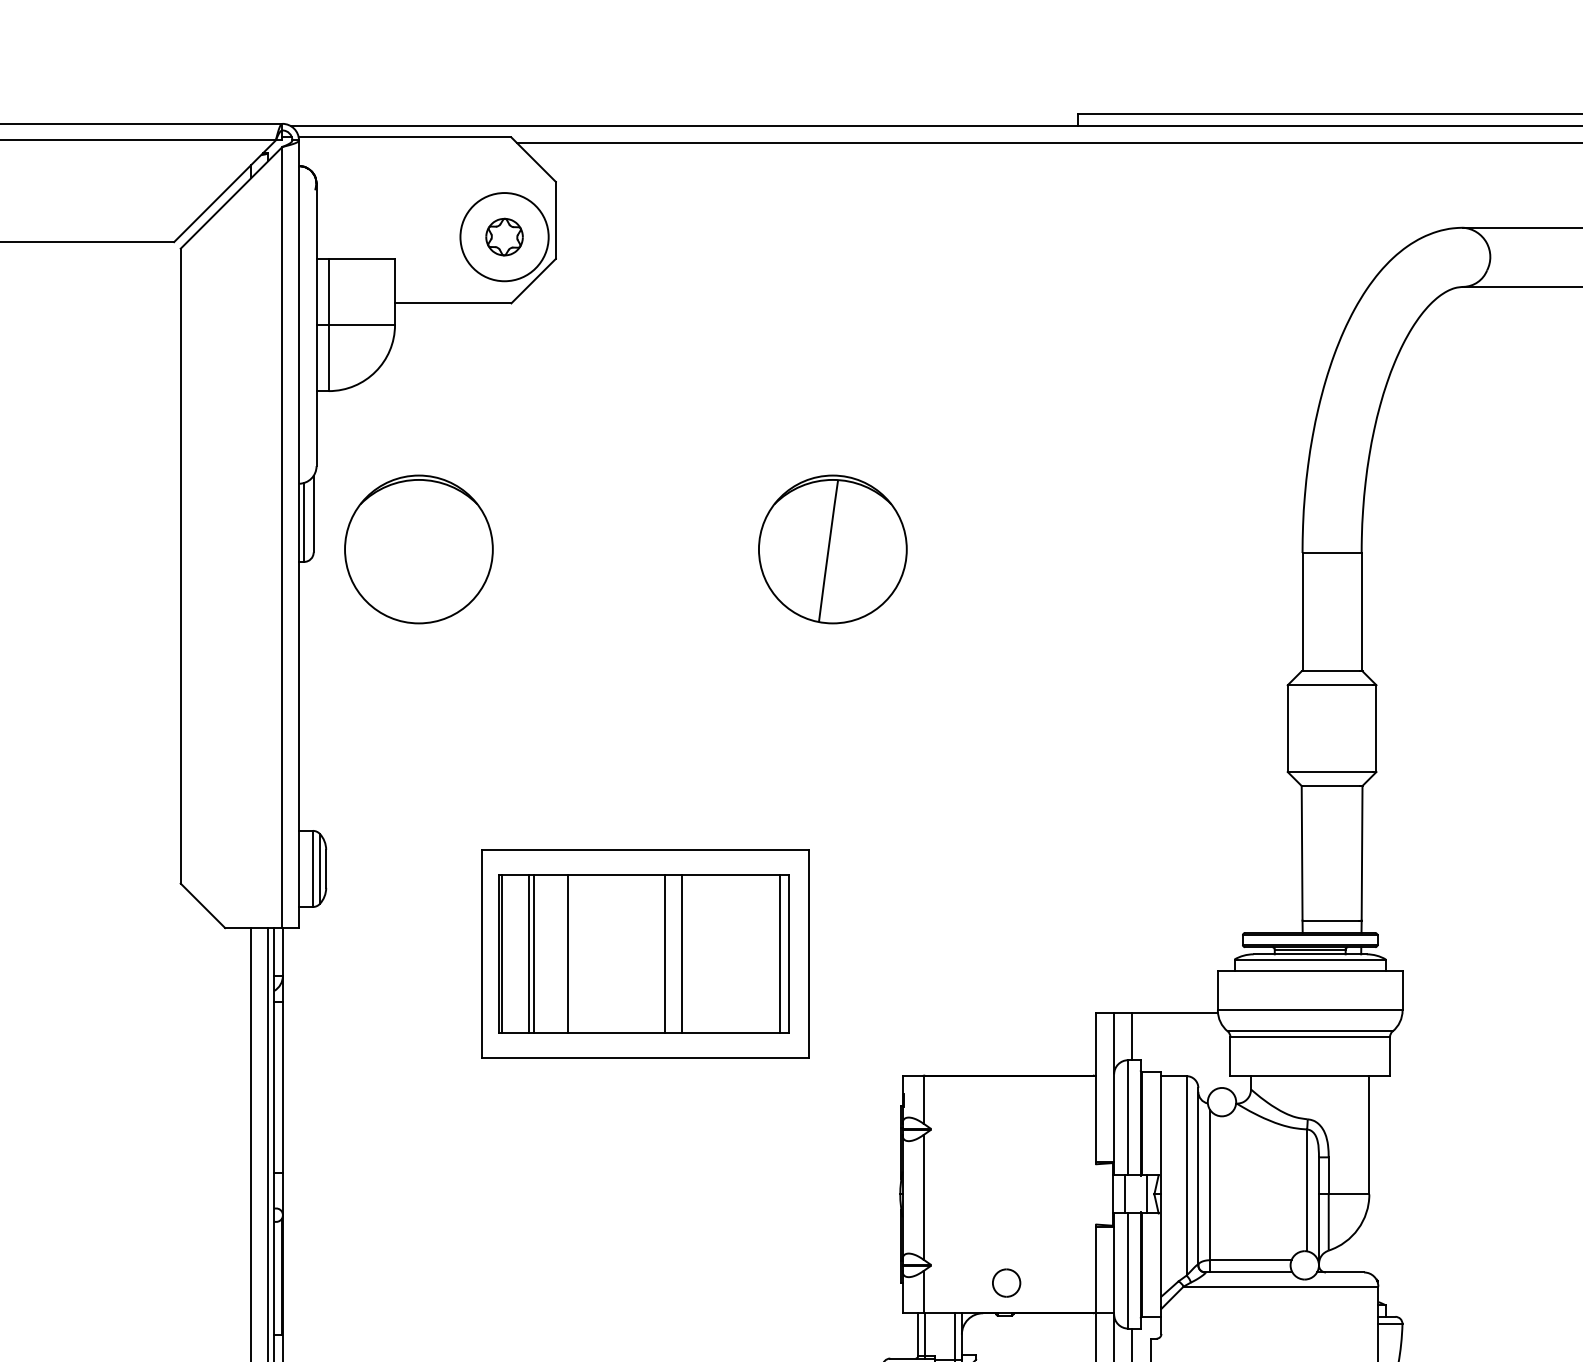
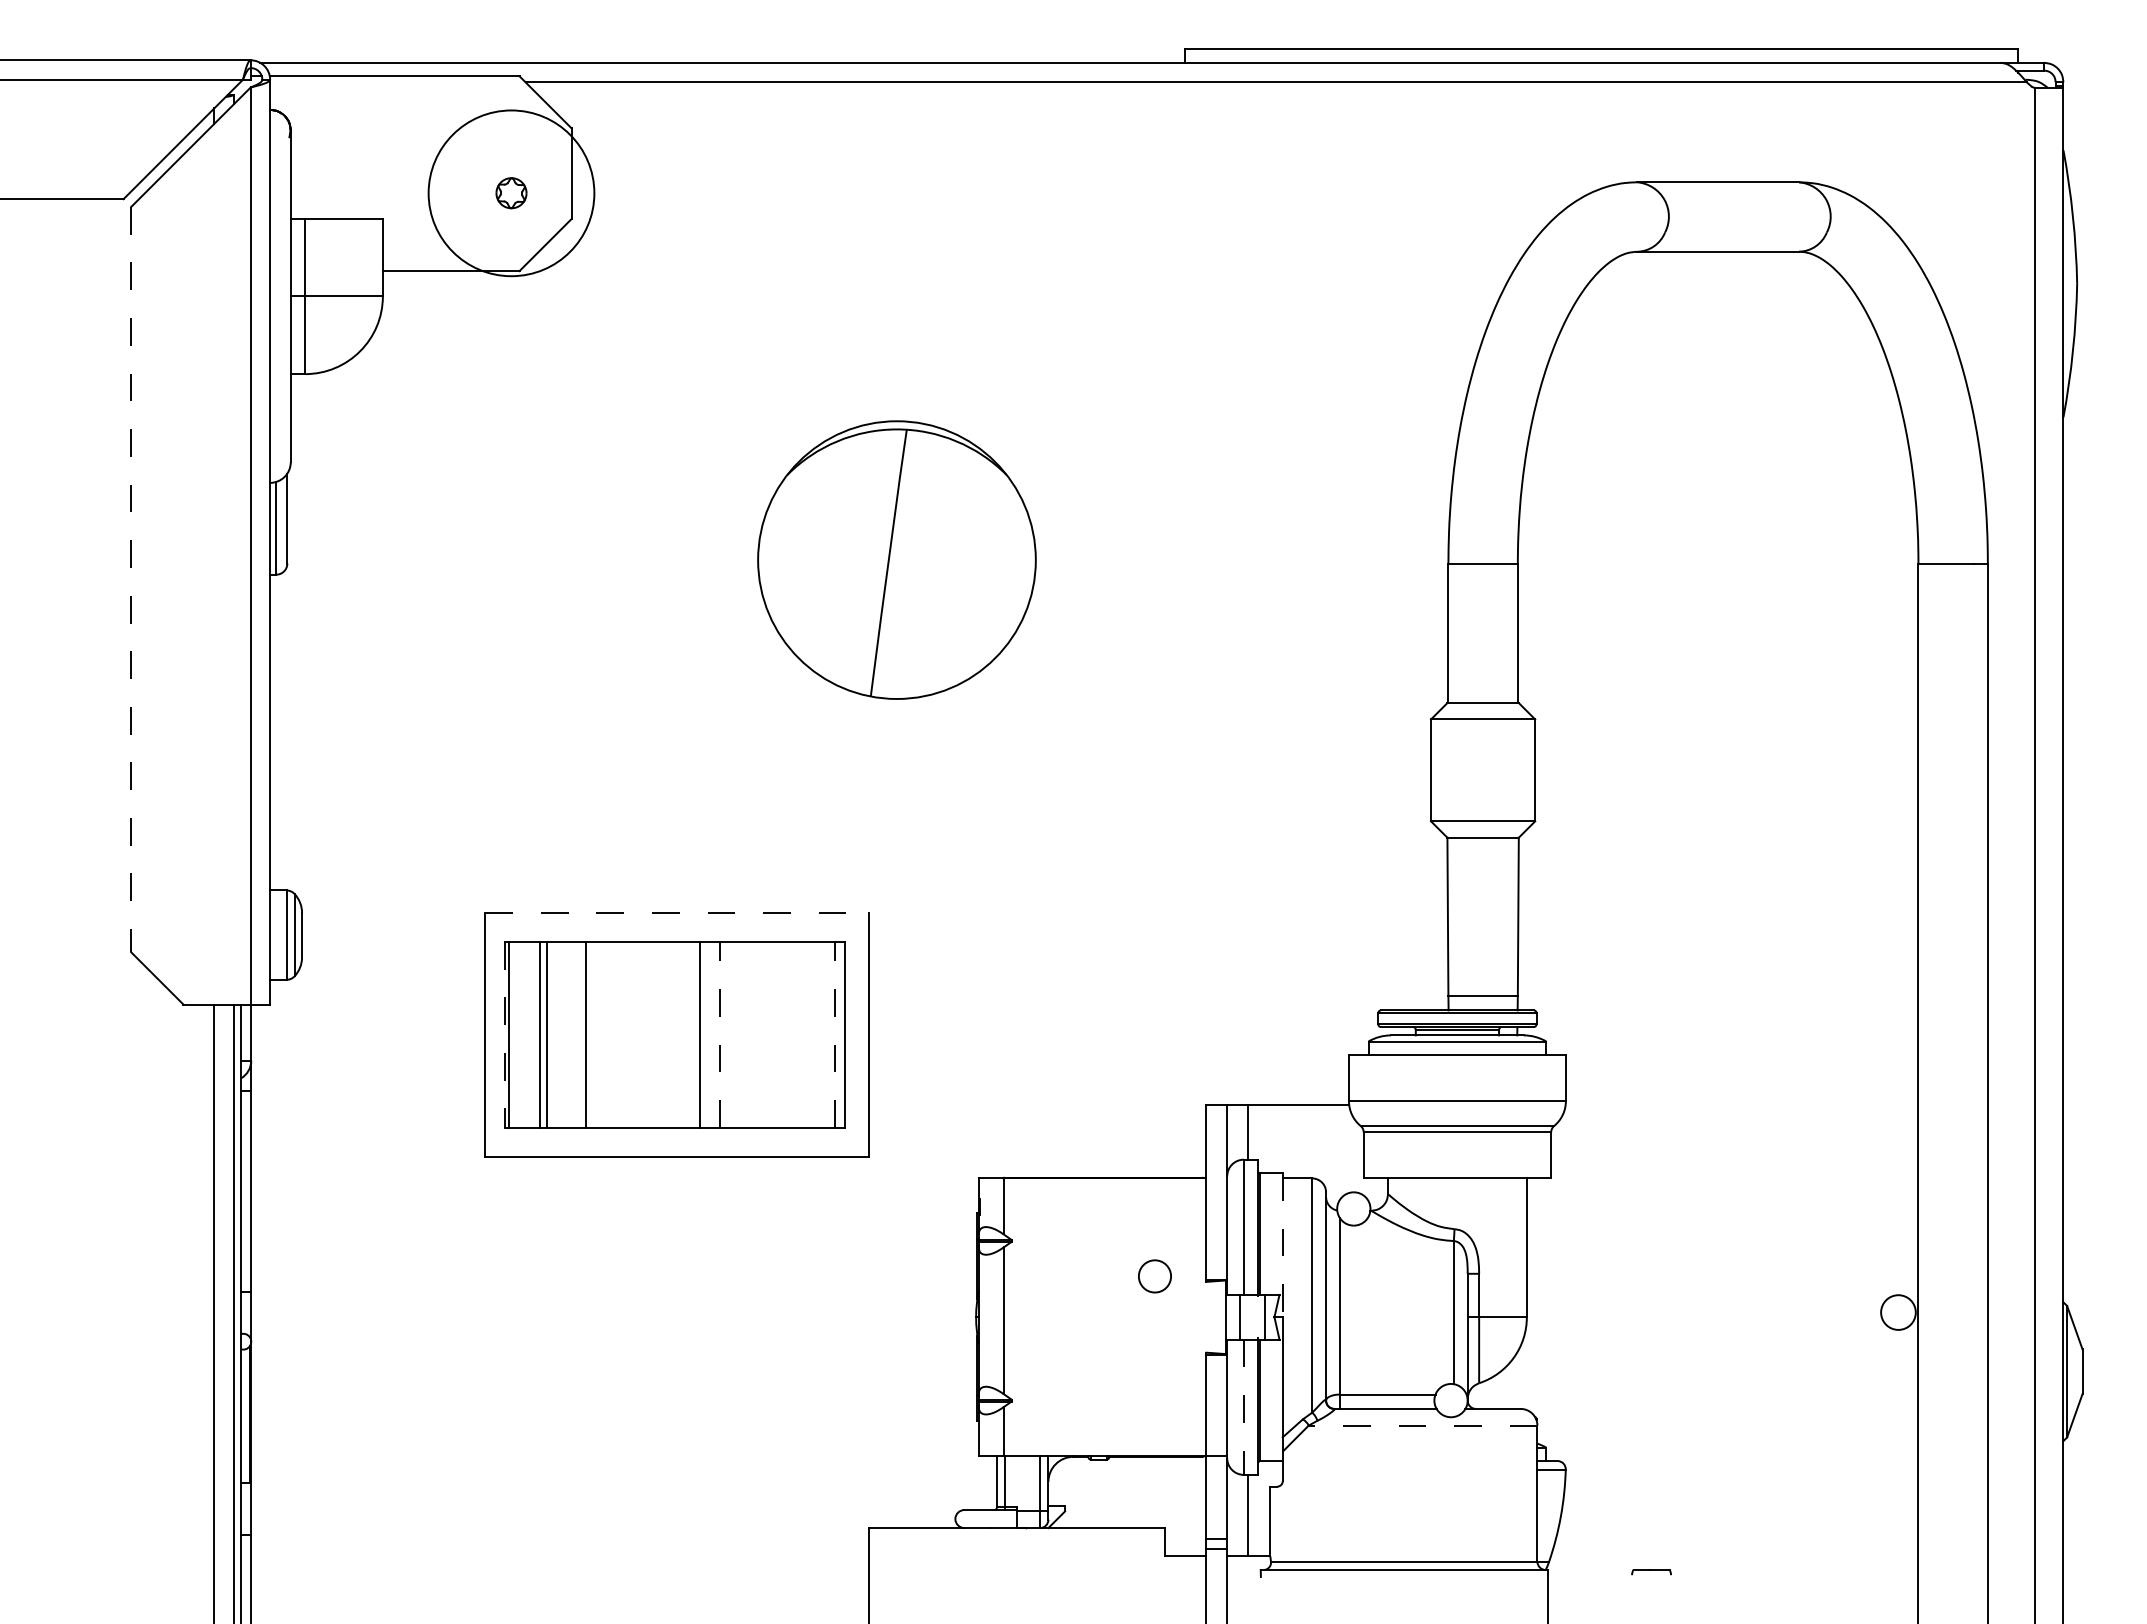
part: (504, 236) -> (511, 192), size x0.7
circle: (504, 237) -> (511, 193), size x1.6
part: (418, 549) -> (410, 559), removed
part: (832, 549) -> (896, 559), size x1.6
line: (180, 566) -> (131, 579), solid -> dashed
line: (645, 849) -> (677, 912), solid -> dashed
line: (682, 953) -> (720, 1034), solid -> dashed
line: (779, 953) -> (834, 1034), solid -> dashed
line: (498, 954) -> (504, 1035), solid -> dashed
line: (1161, 1133) -> (1282, 1245), solid -> dashed
line: (1128, 1271) -> (1243, 1407), solid -> dashed
part: (1006, 1283) -> (1154, 1276), moved
line: (1280, 1286) -> (1422, 1425), solid -> dashed

